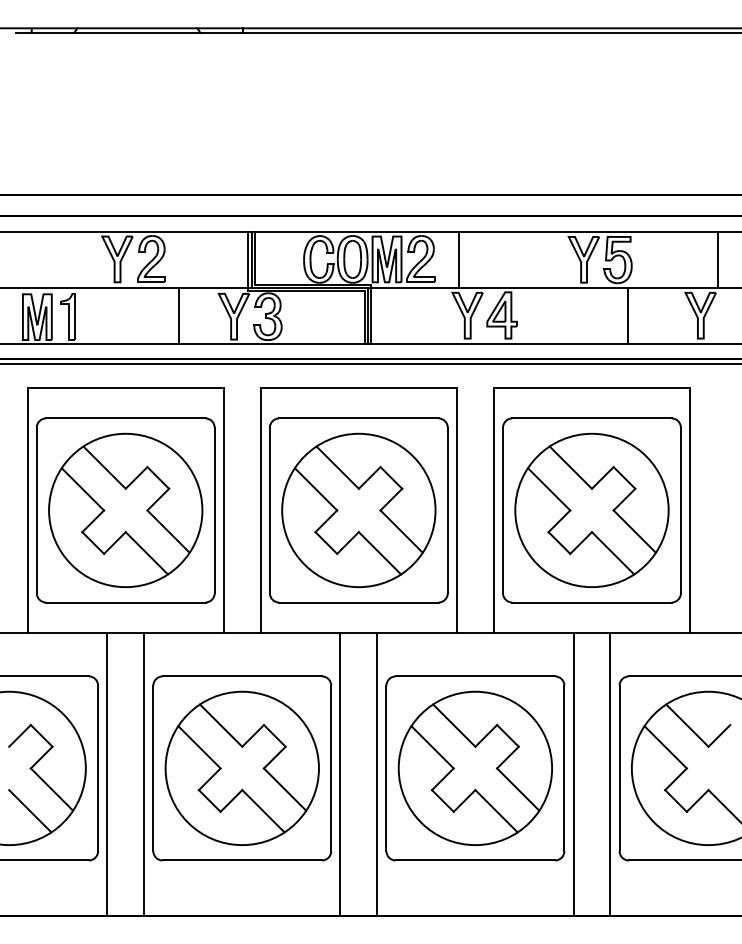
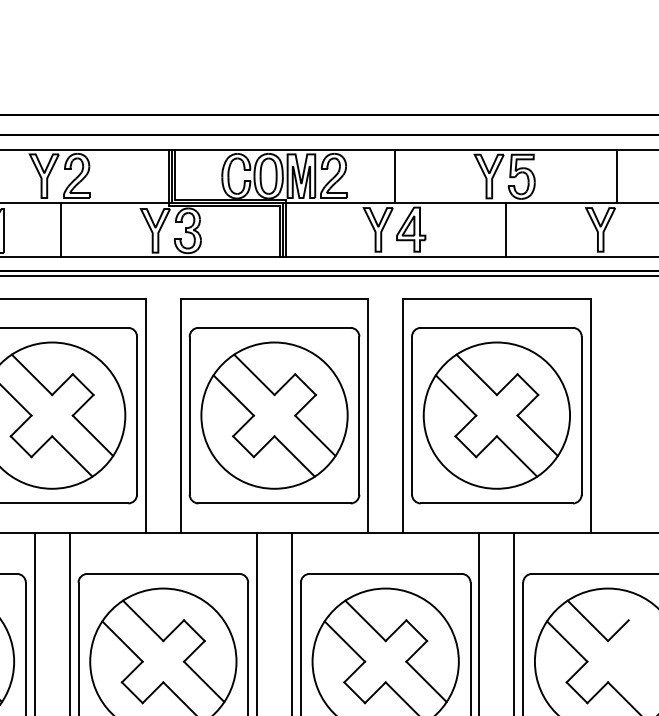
line: (458, 259) -> (394, 176), moved
line: (178, 315) -> (60, 229), moved
line: (628, 315) -> (505, 229), moved

